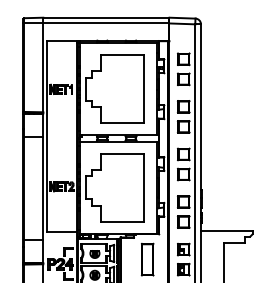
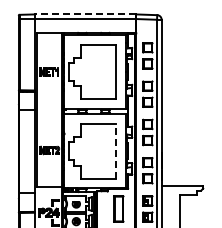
line: (105, 17) -> (84, 14), solid -> dashed
line: (143, 186) -> (115, 150), solid -> dashed

